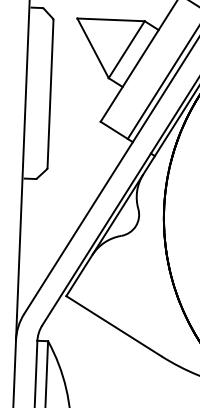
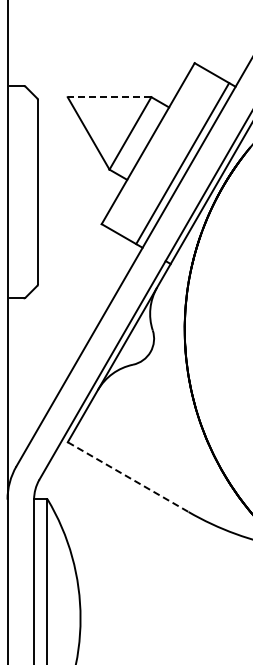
line: (111, 20) -> (109, 97), solid -> dashed
line: (114, 326) -> (128, 477), solid -> dashed

